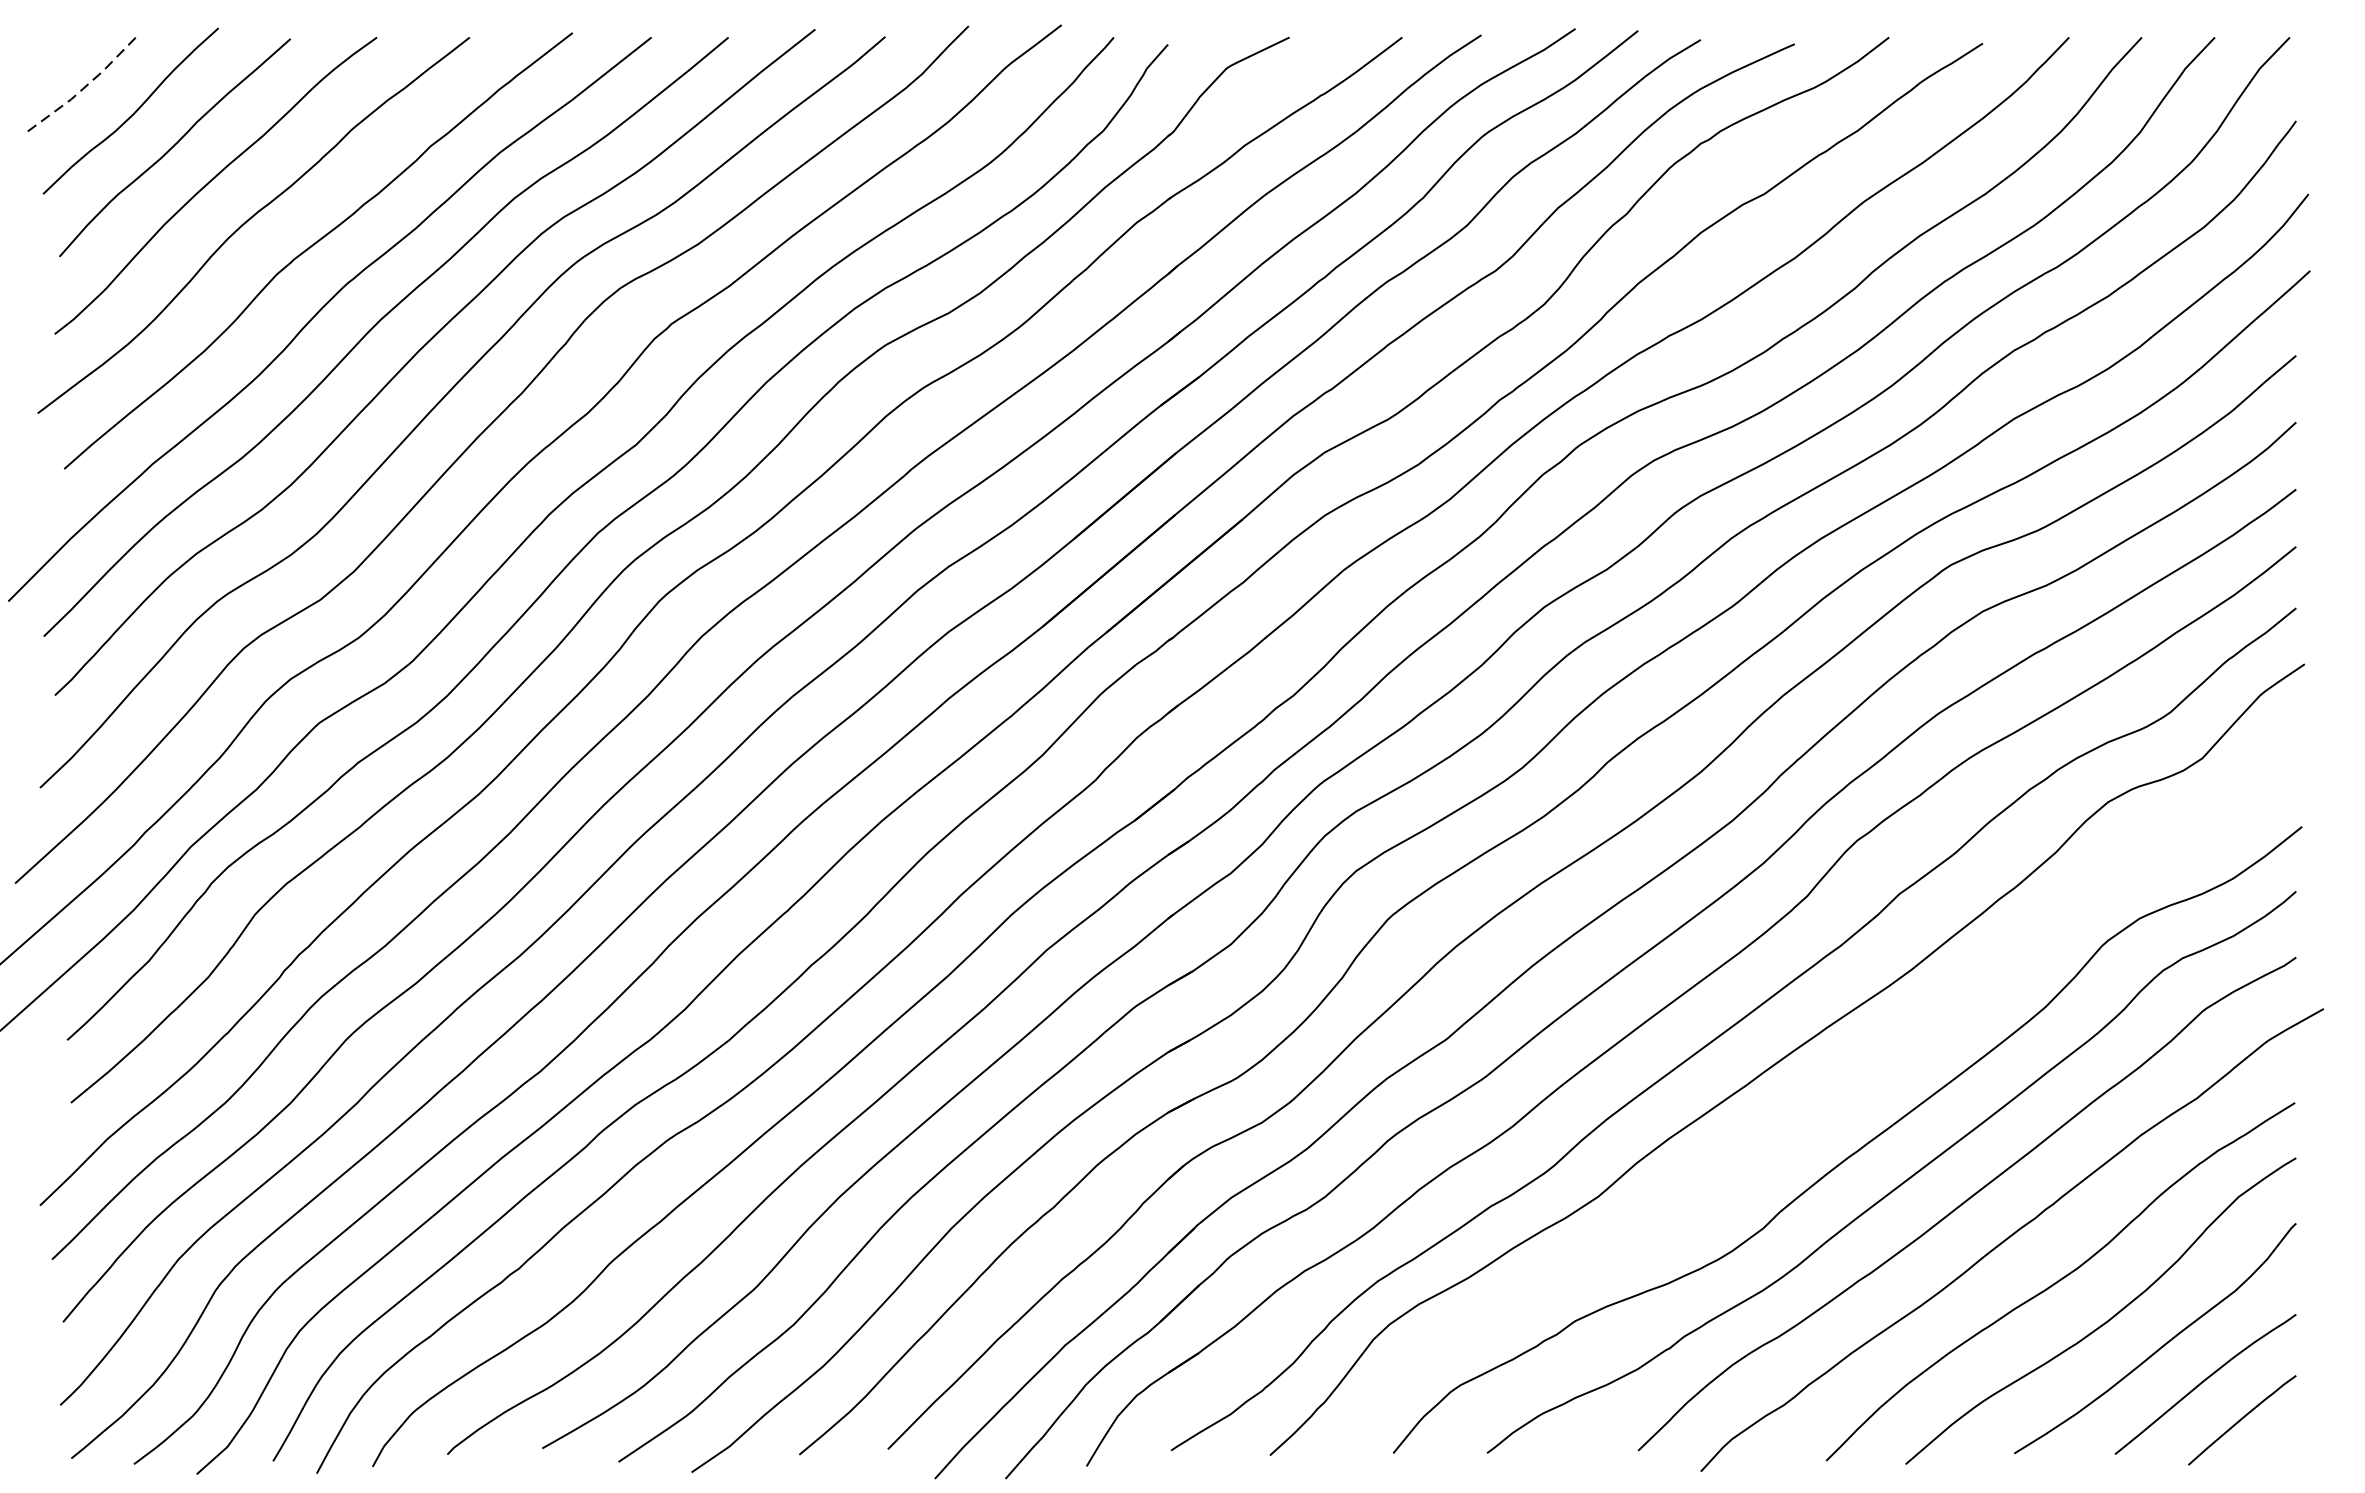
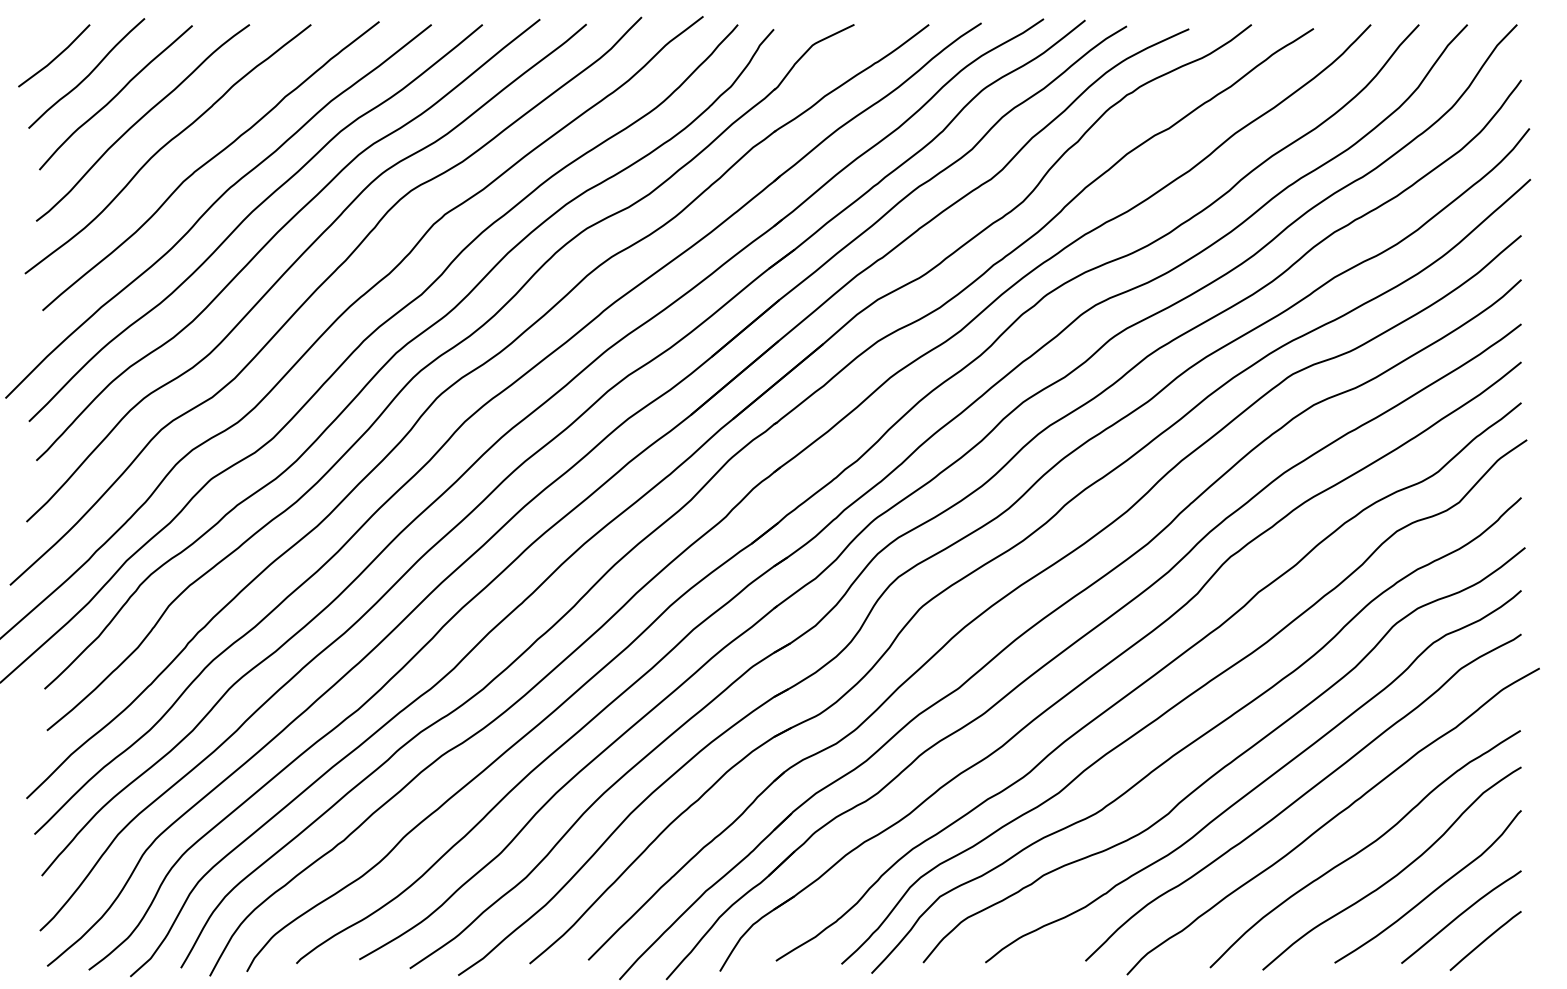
line: (85, 86) -> (56, 57), dashed -> solid
curve: (1808, 1113) -> (1198, 737), added

